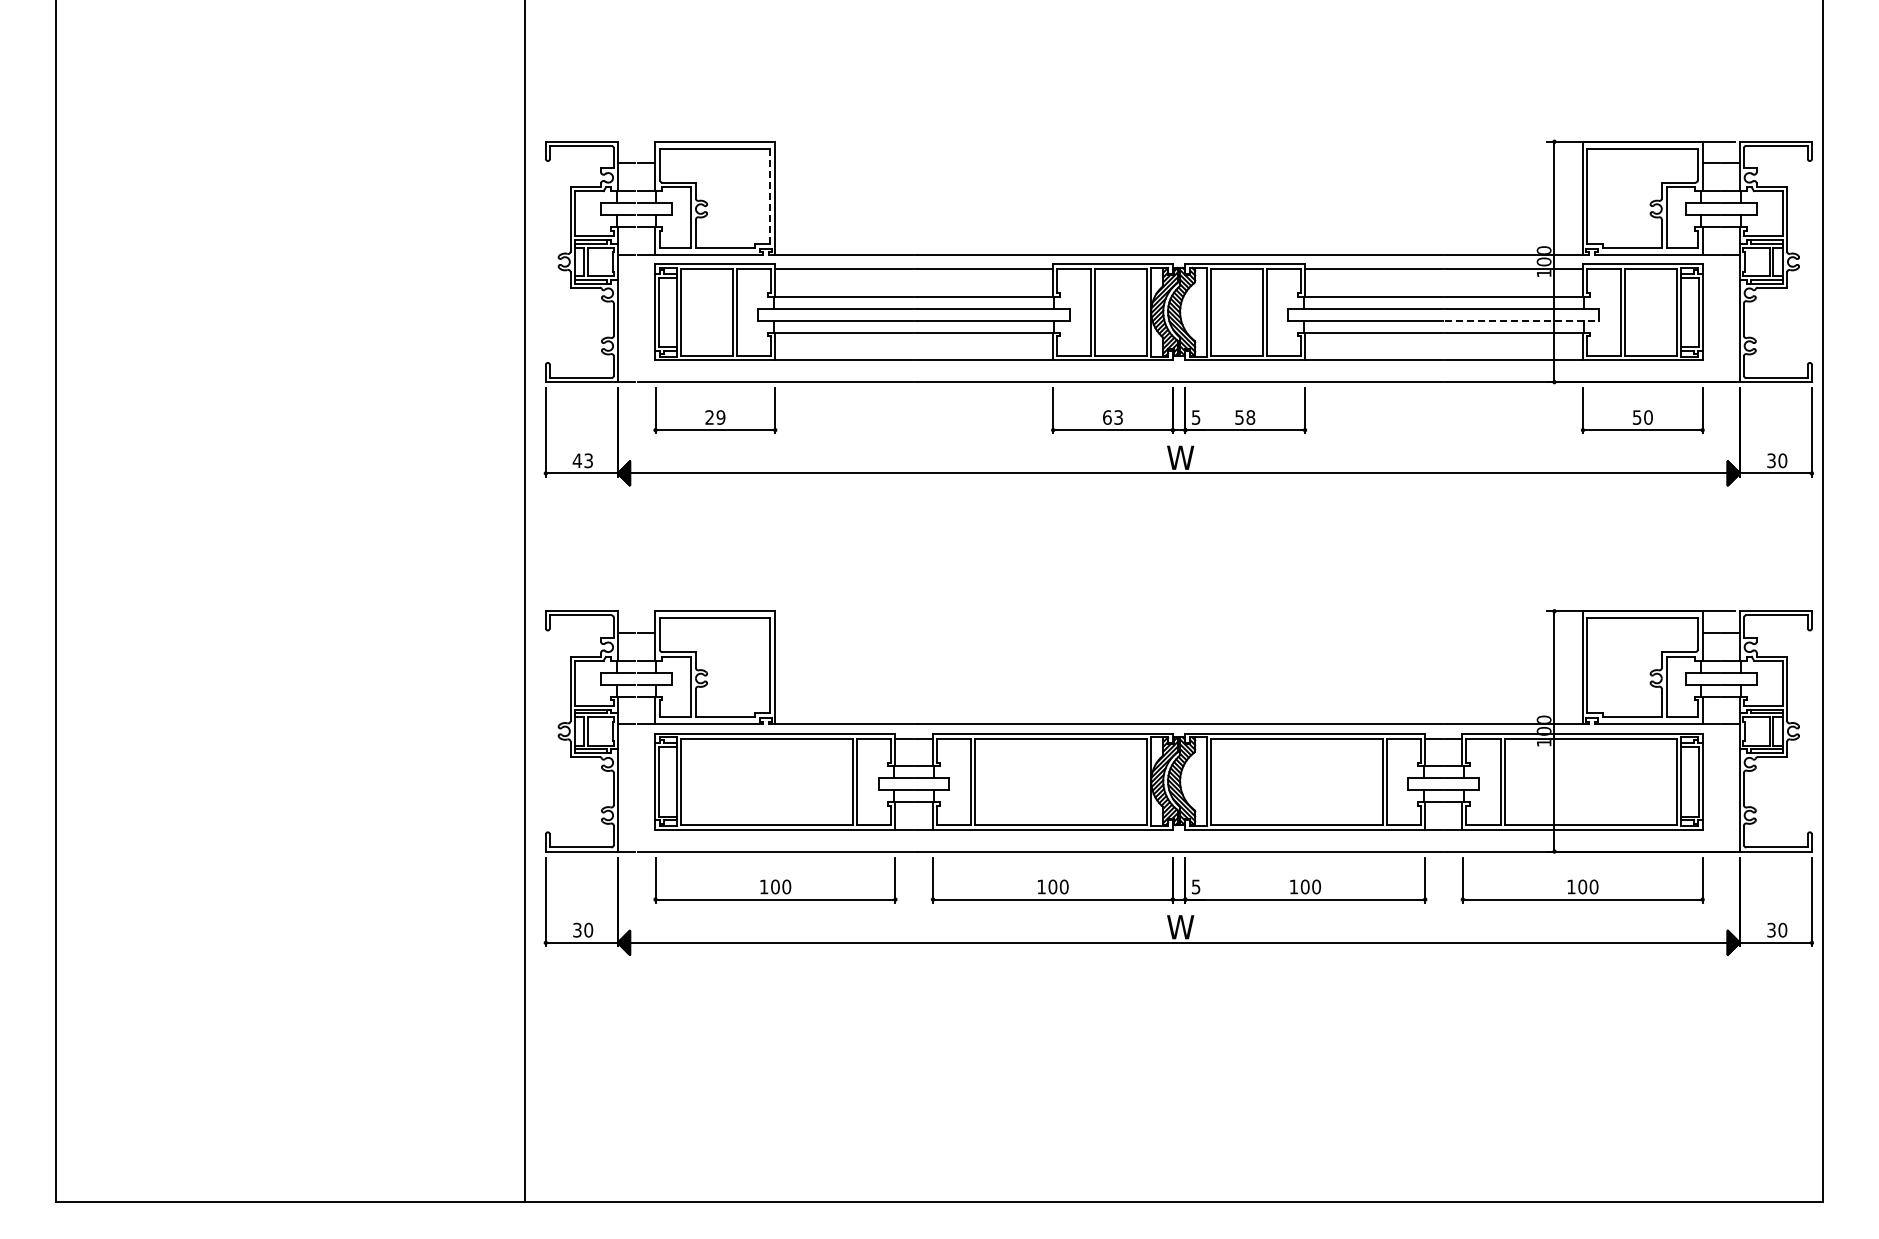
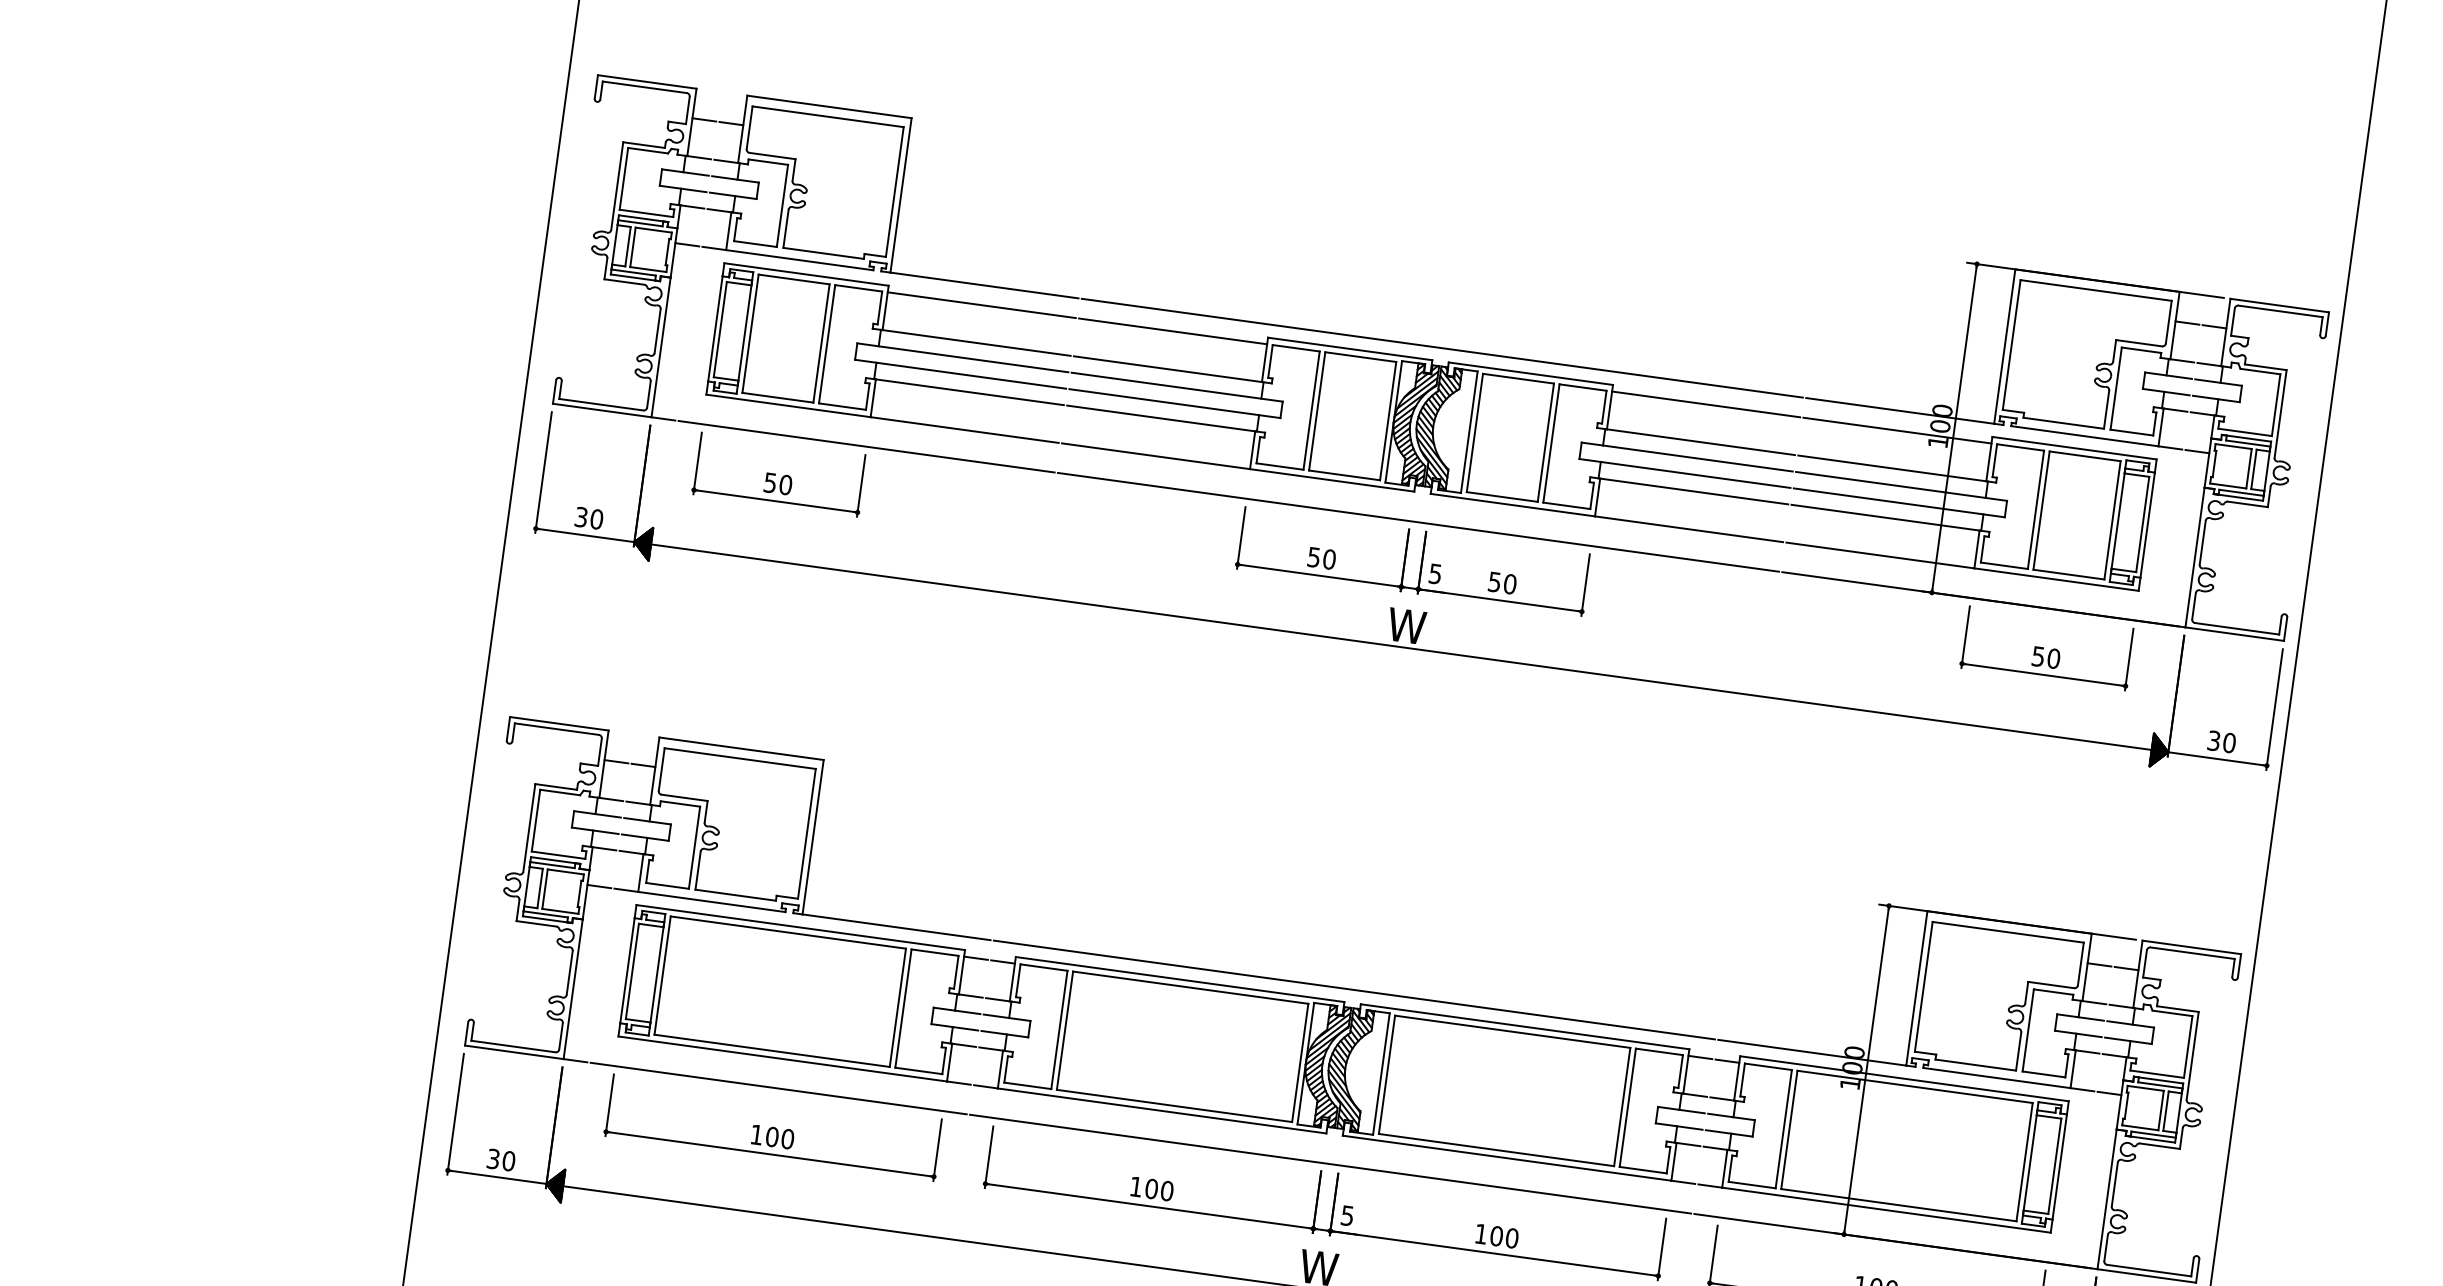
line: (770, 195) -> (895, 190), dashed -> solid
line: (1522, 320) -> (1899, 502), dashed -> solid
text: (715, 417) -> (778, 483), 29 -> 50
text: (1113, 417) -> (1322, 558), 63 -> 50
text: (1250, 417) -> (1509, 584), 58 -> 50
text: (582, 460) -> (588, 517), 43 -> 30

